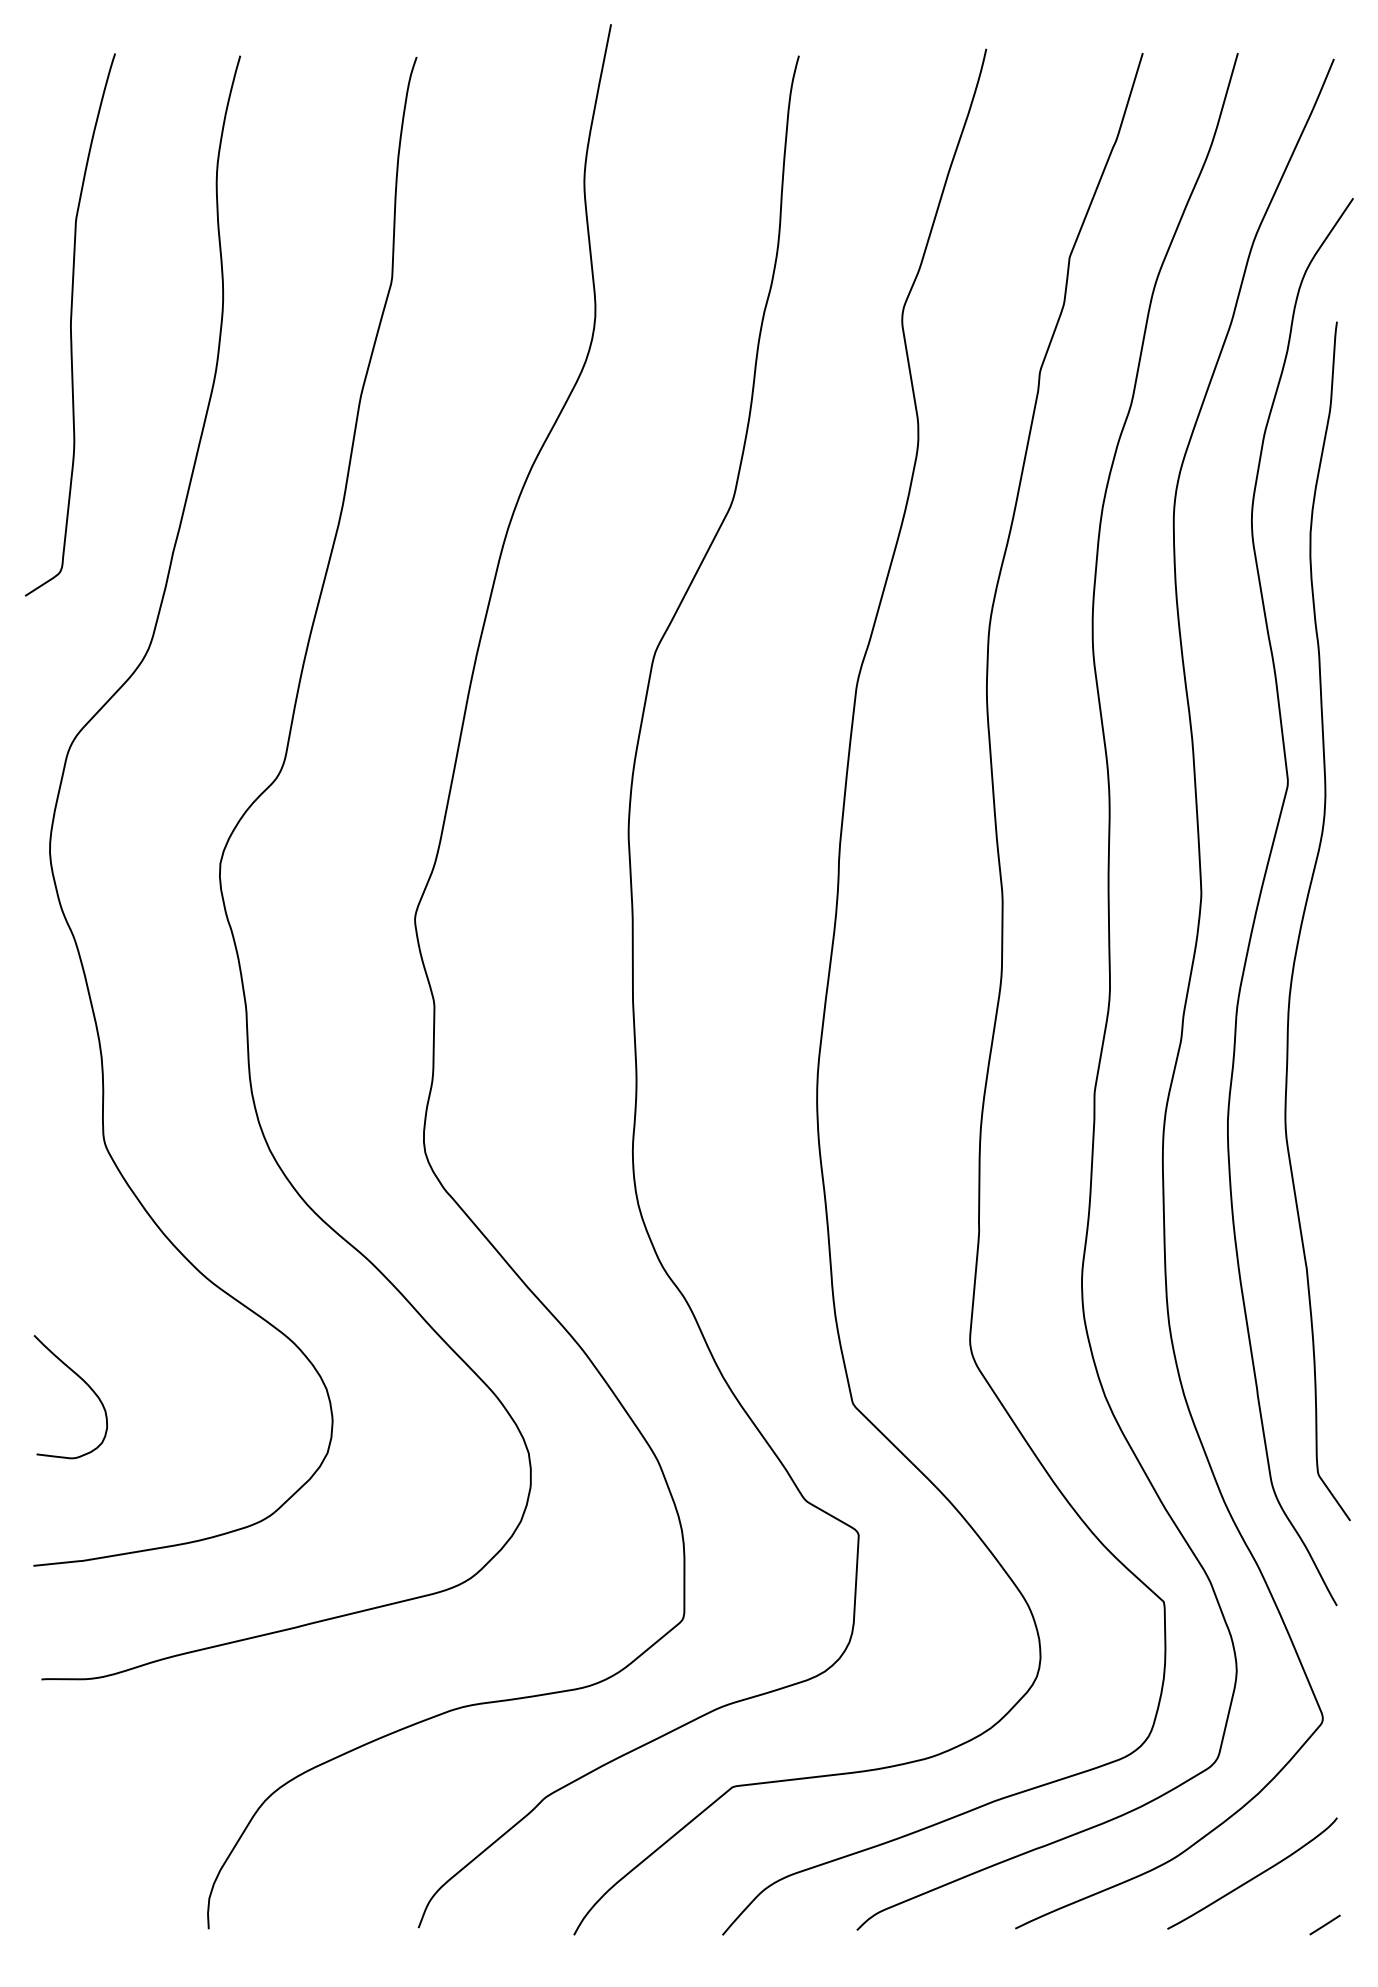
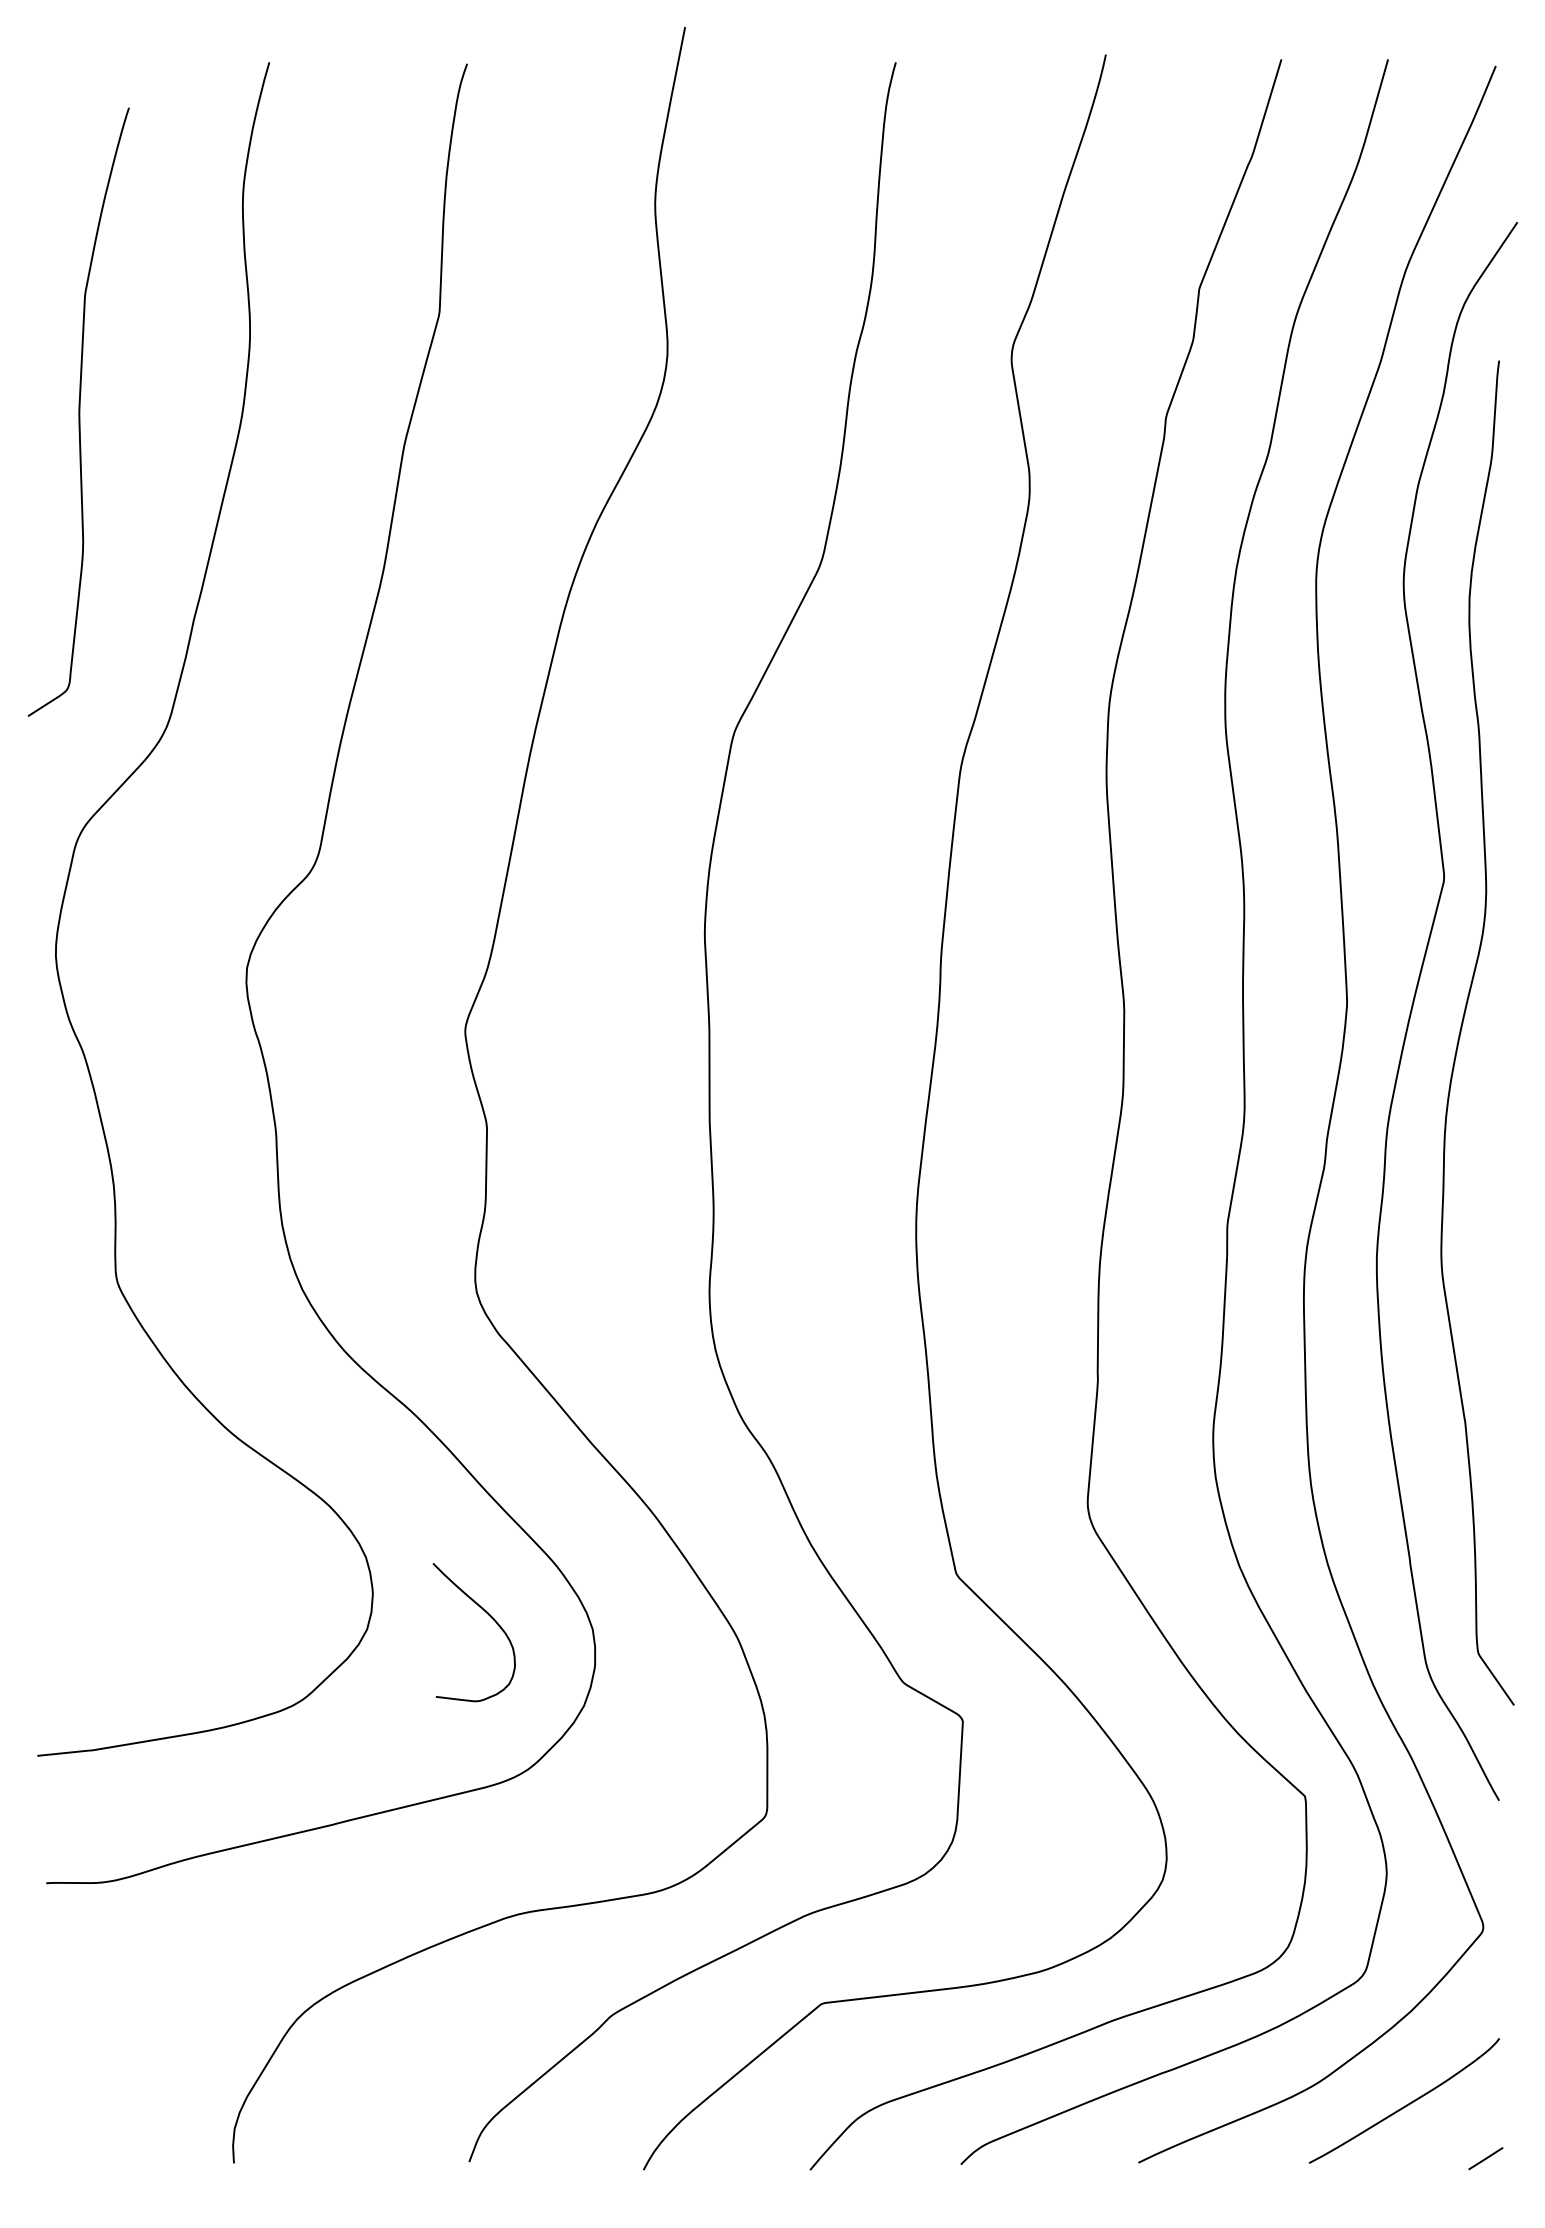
curve: (70, 324) -> (78, 411), moved
curve: (84, 1382) -> (489, 1616), moved

